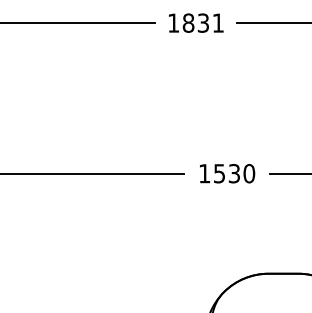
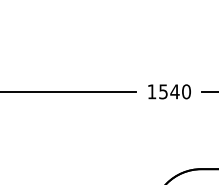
text: (234, 173) -> (175, 91), 1530 -> 1540

